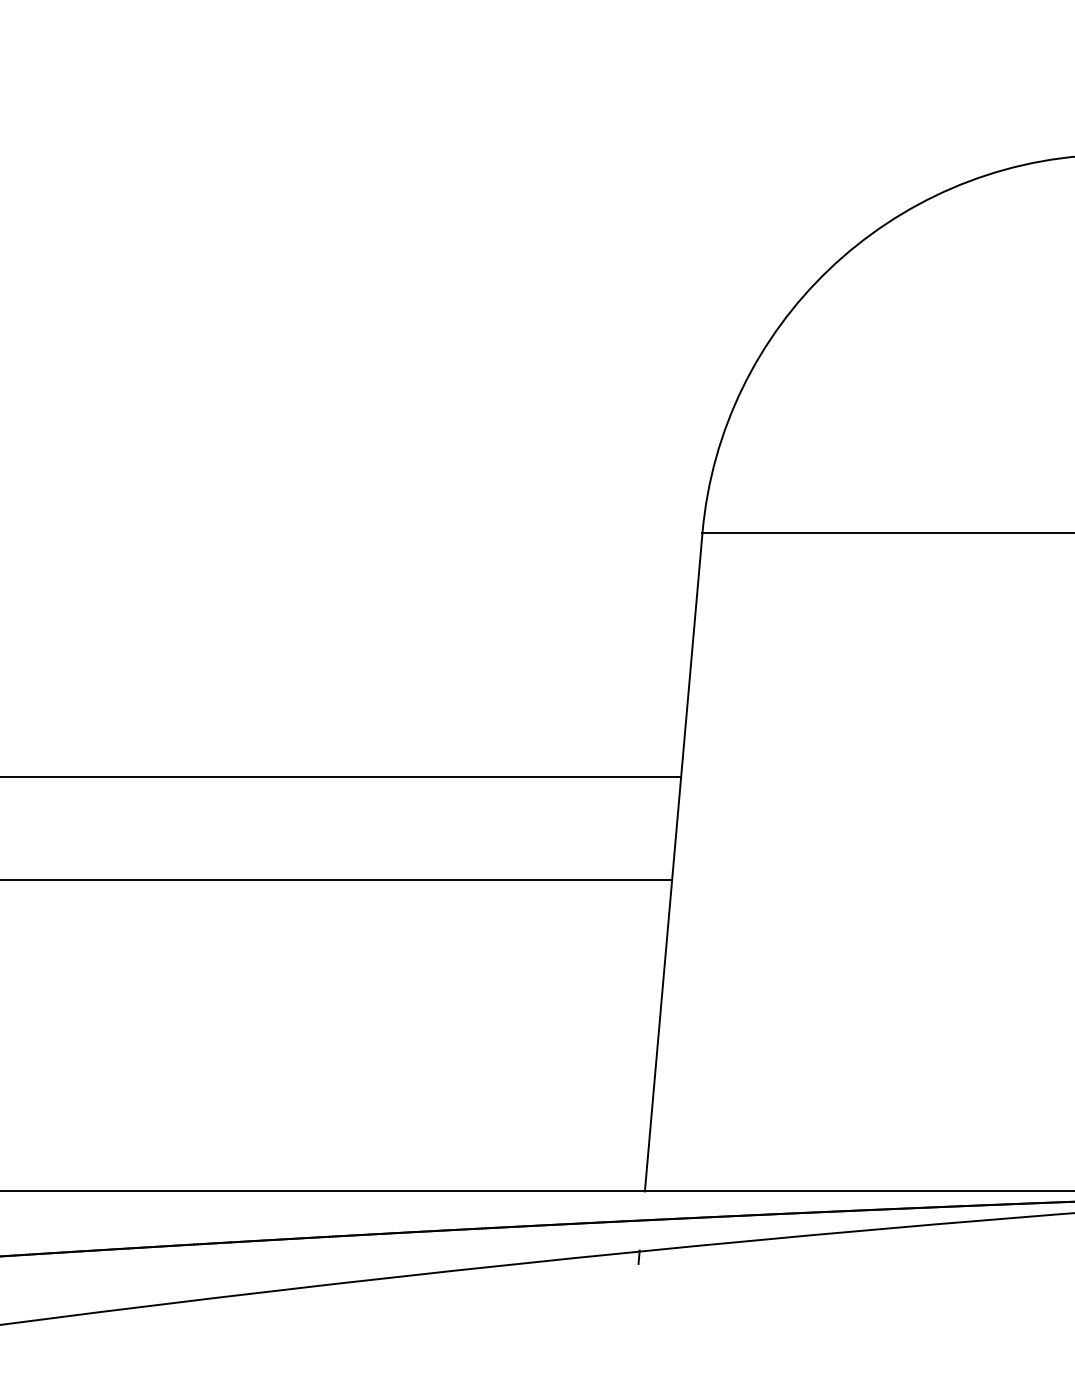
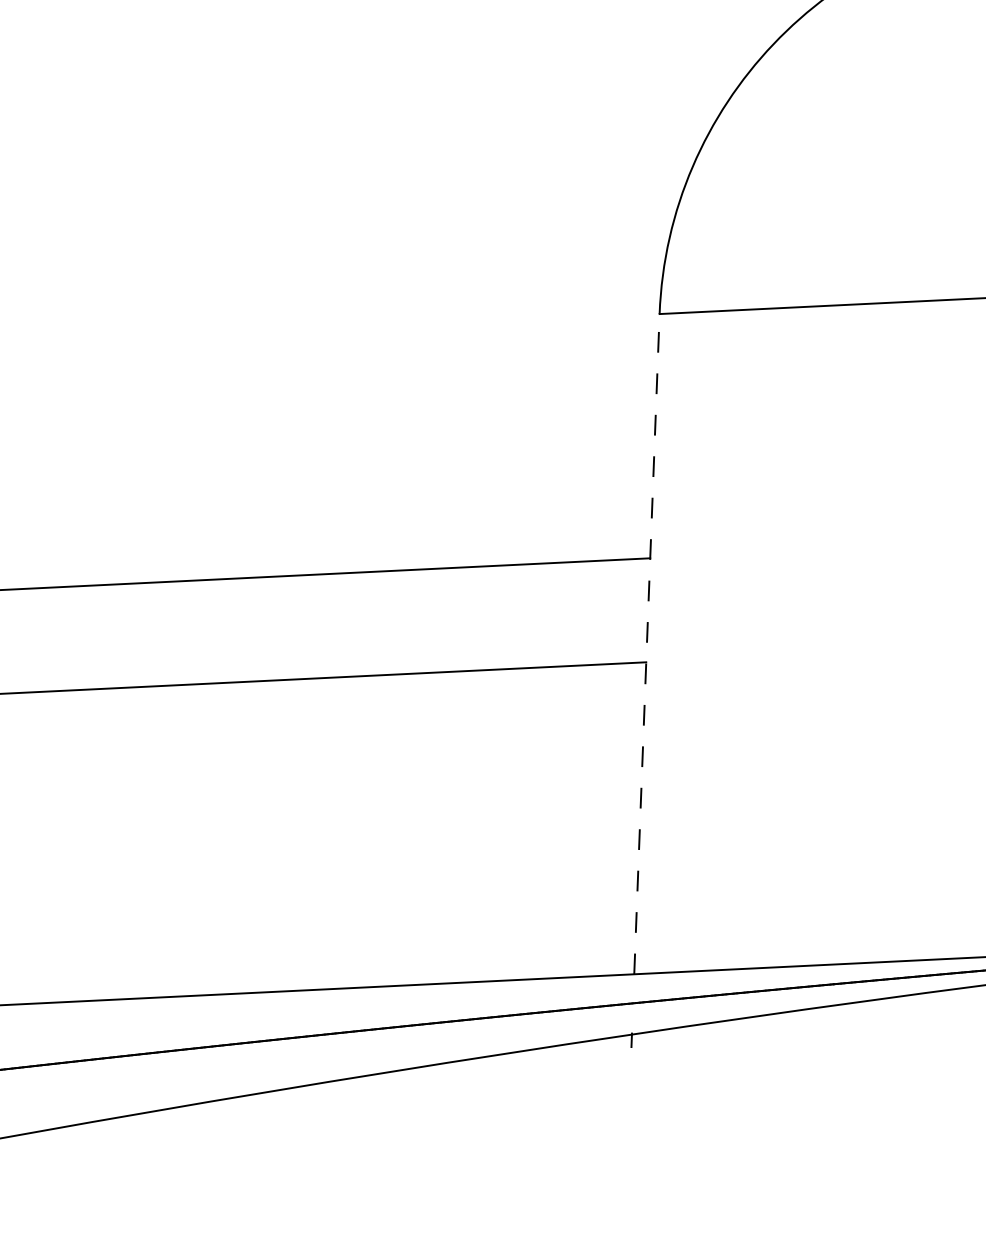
line: (673, 861) -> (646, 643), solid -> dashed

